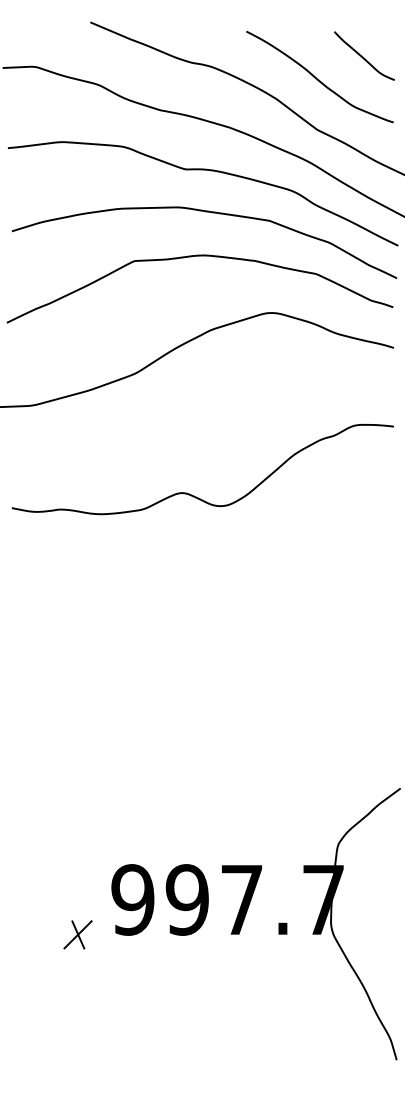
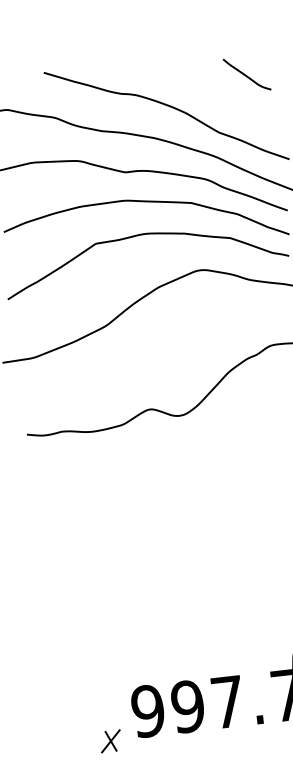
curve: (319, 79) -> (216, 95), removed

